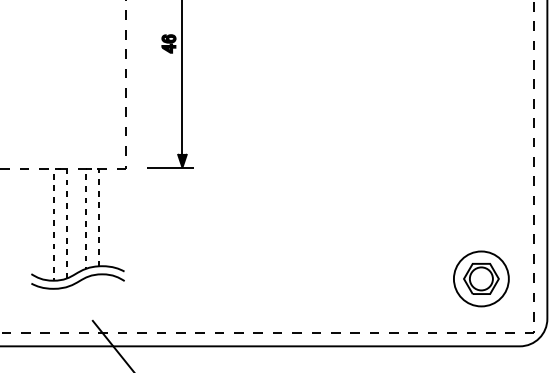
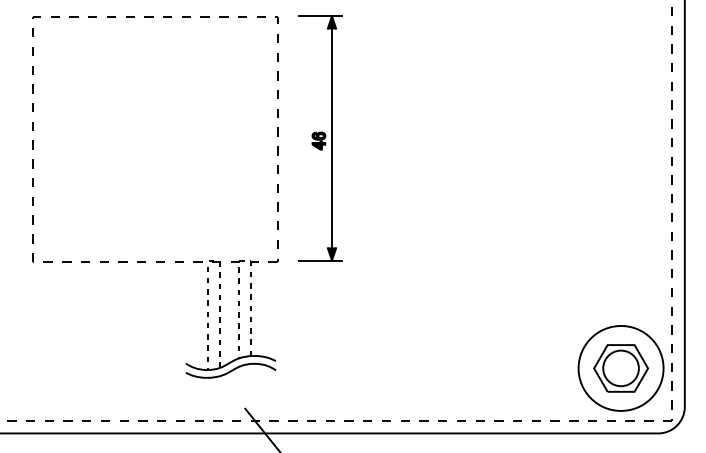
part: (480, 278) -> (620, 367), size x1.6

